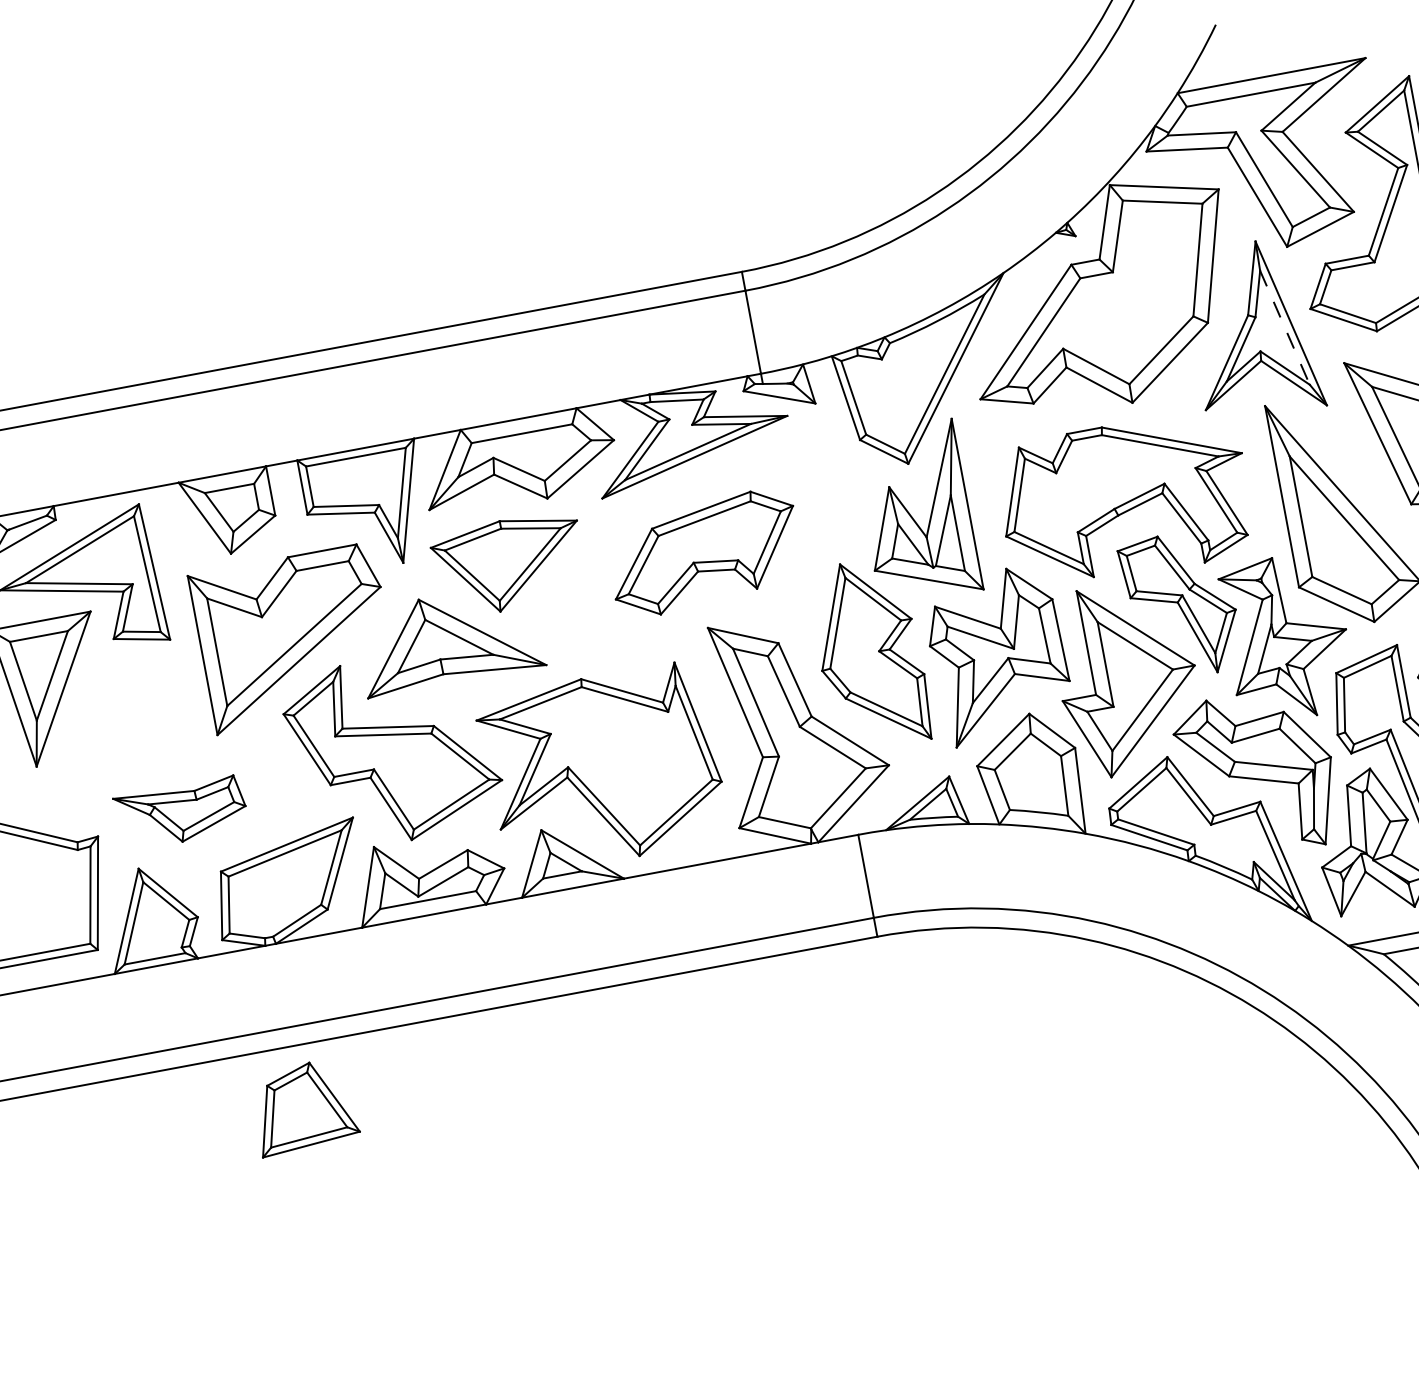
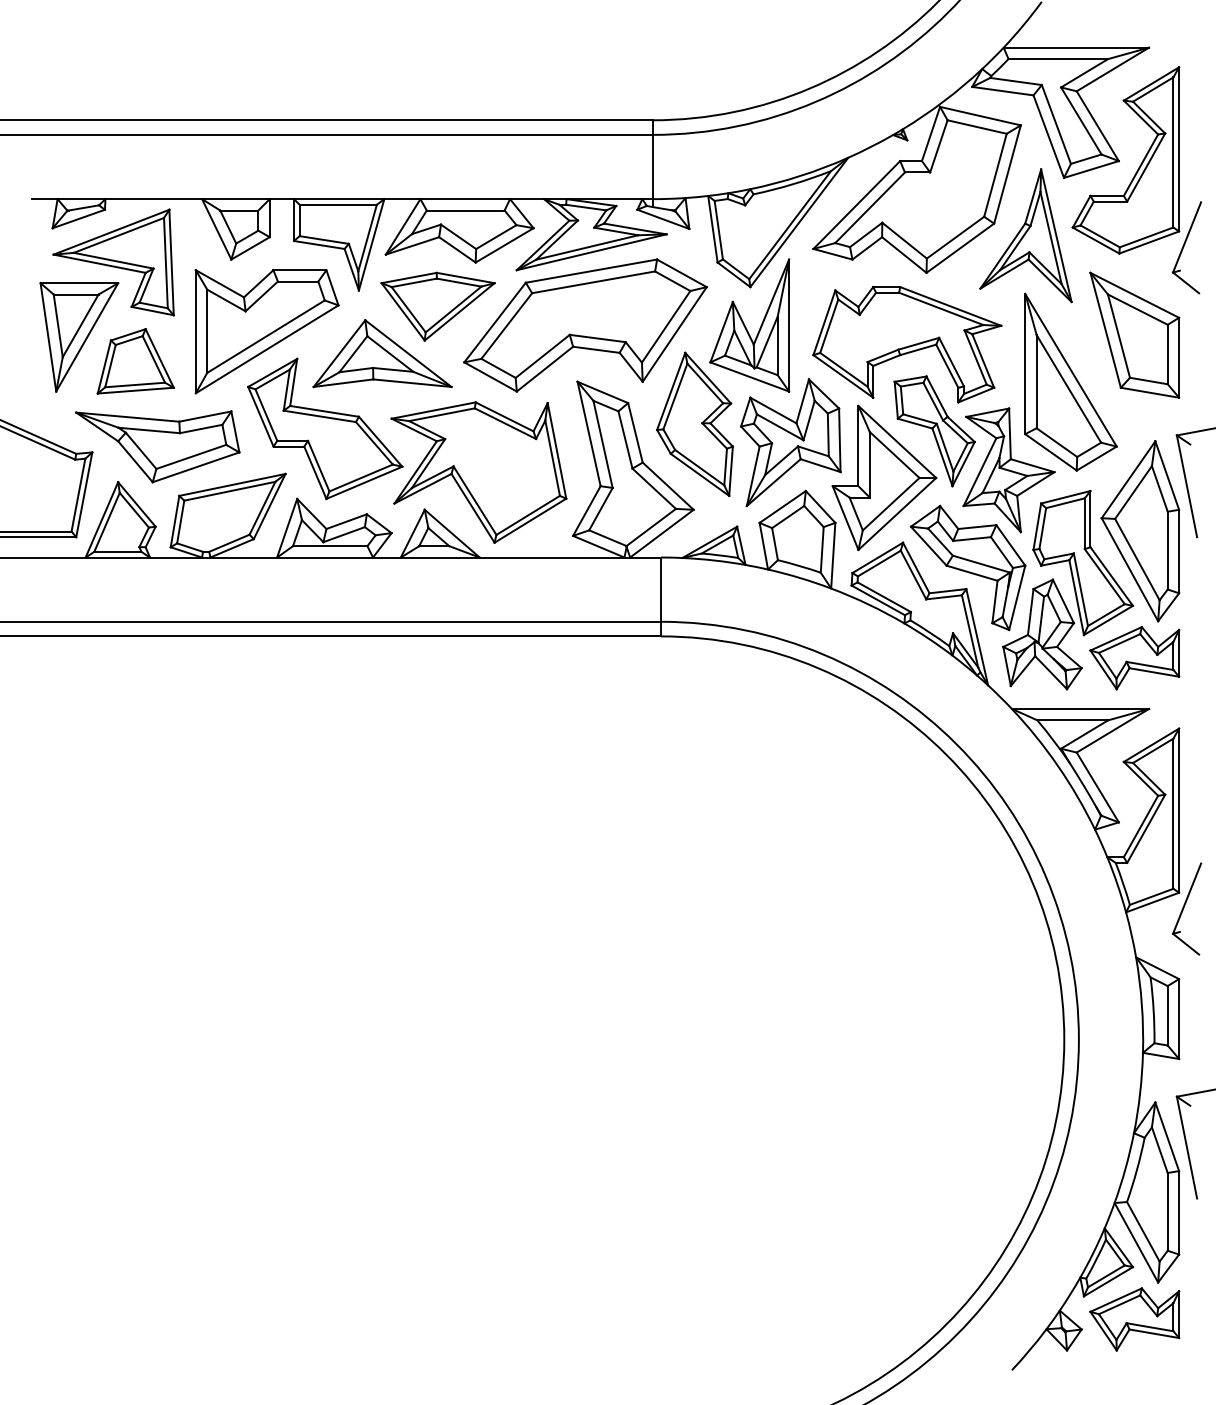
line: (1285, 328) -> (1051, 238), dashed -> solid
part: (704, 553) -> (585, 325), size x1.67
part: (180, 813) -> (157, 446), size x1.67
part: (304, 1107) -> (135, 361), moved

